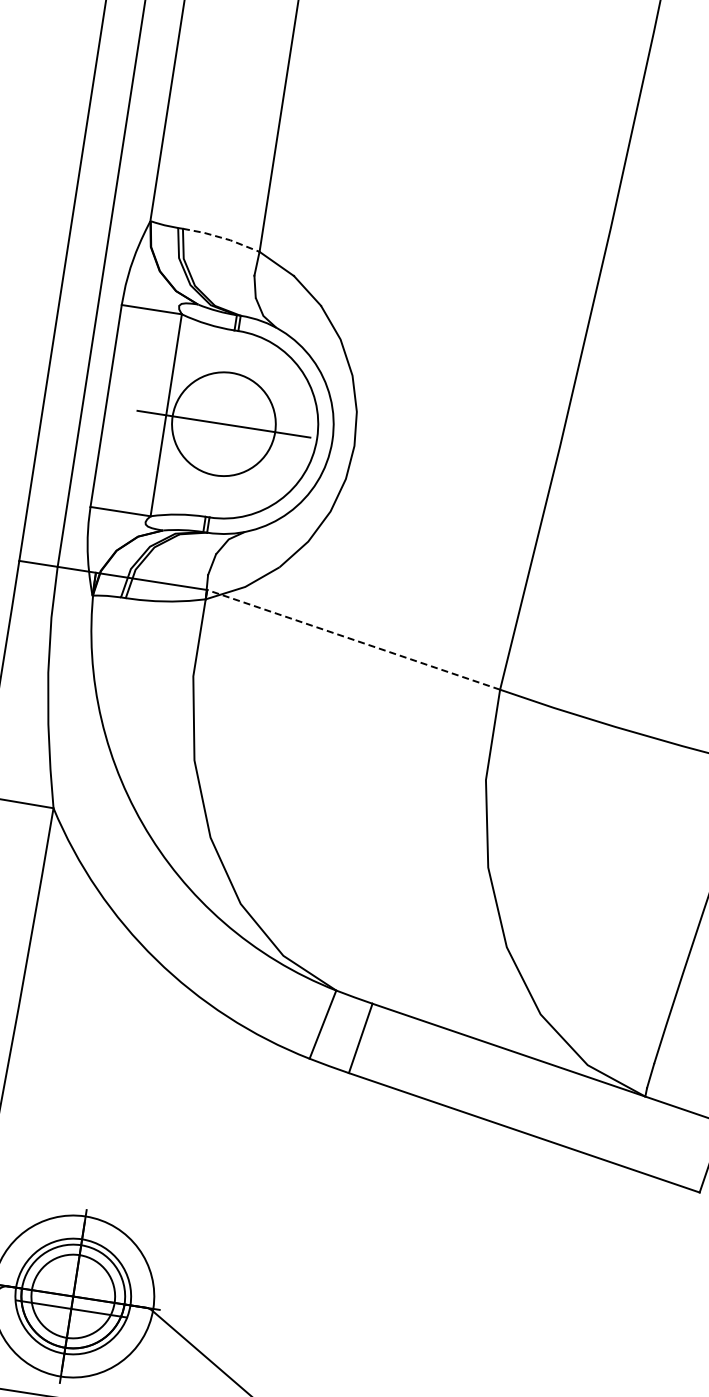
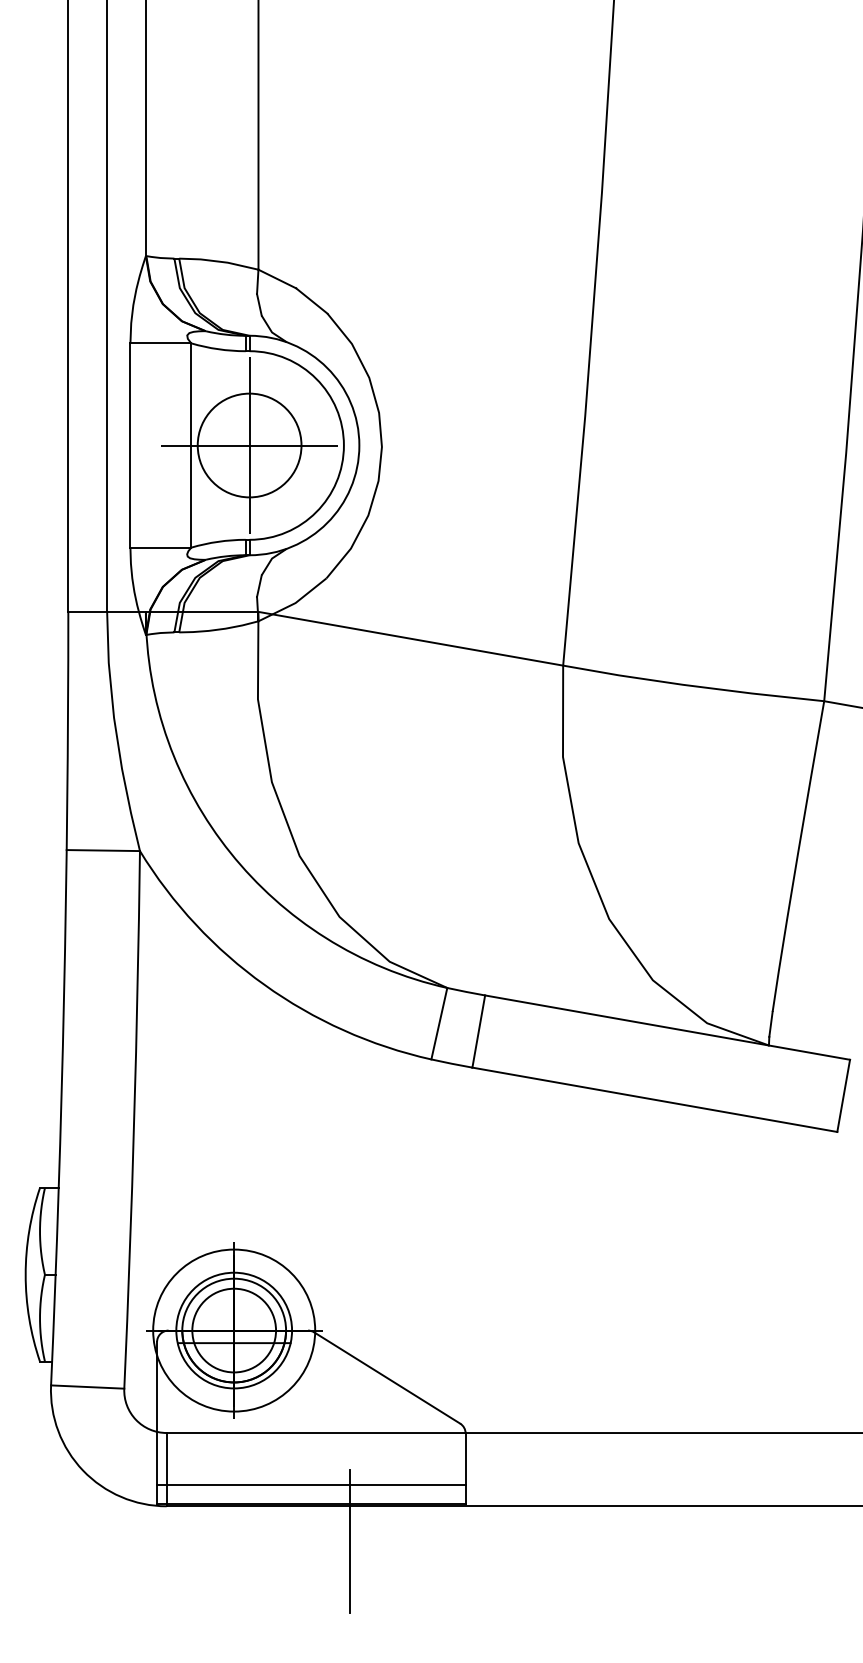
line: (222, 237) -> (219, 261), dashed -> solid
line: (223, 424) -> (249, 445), added
line: (353, 639) -> (410, 638), dashed -> solid

